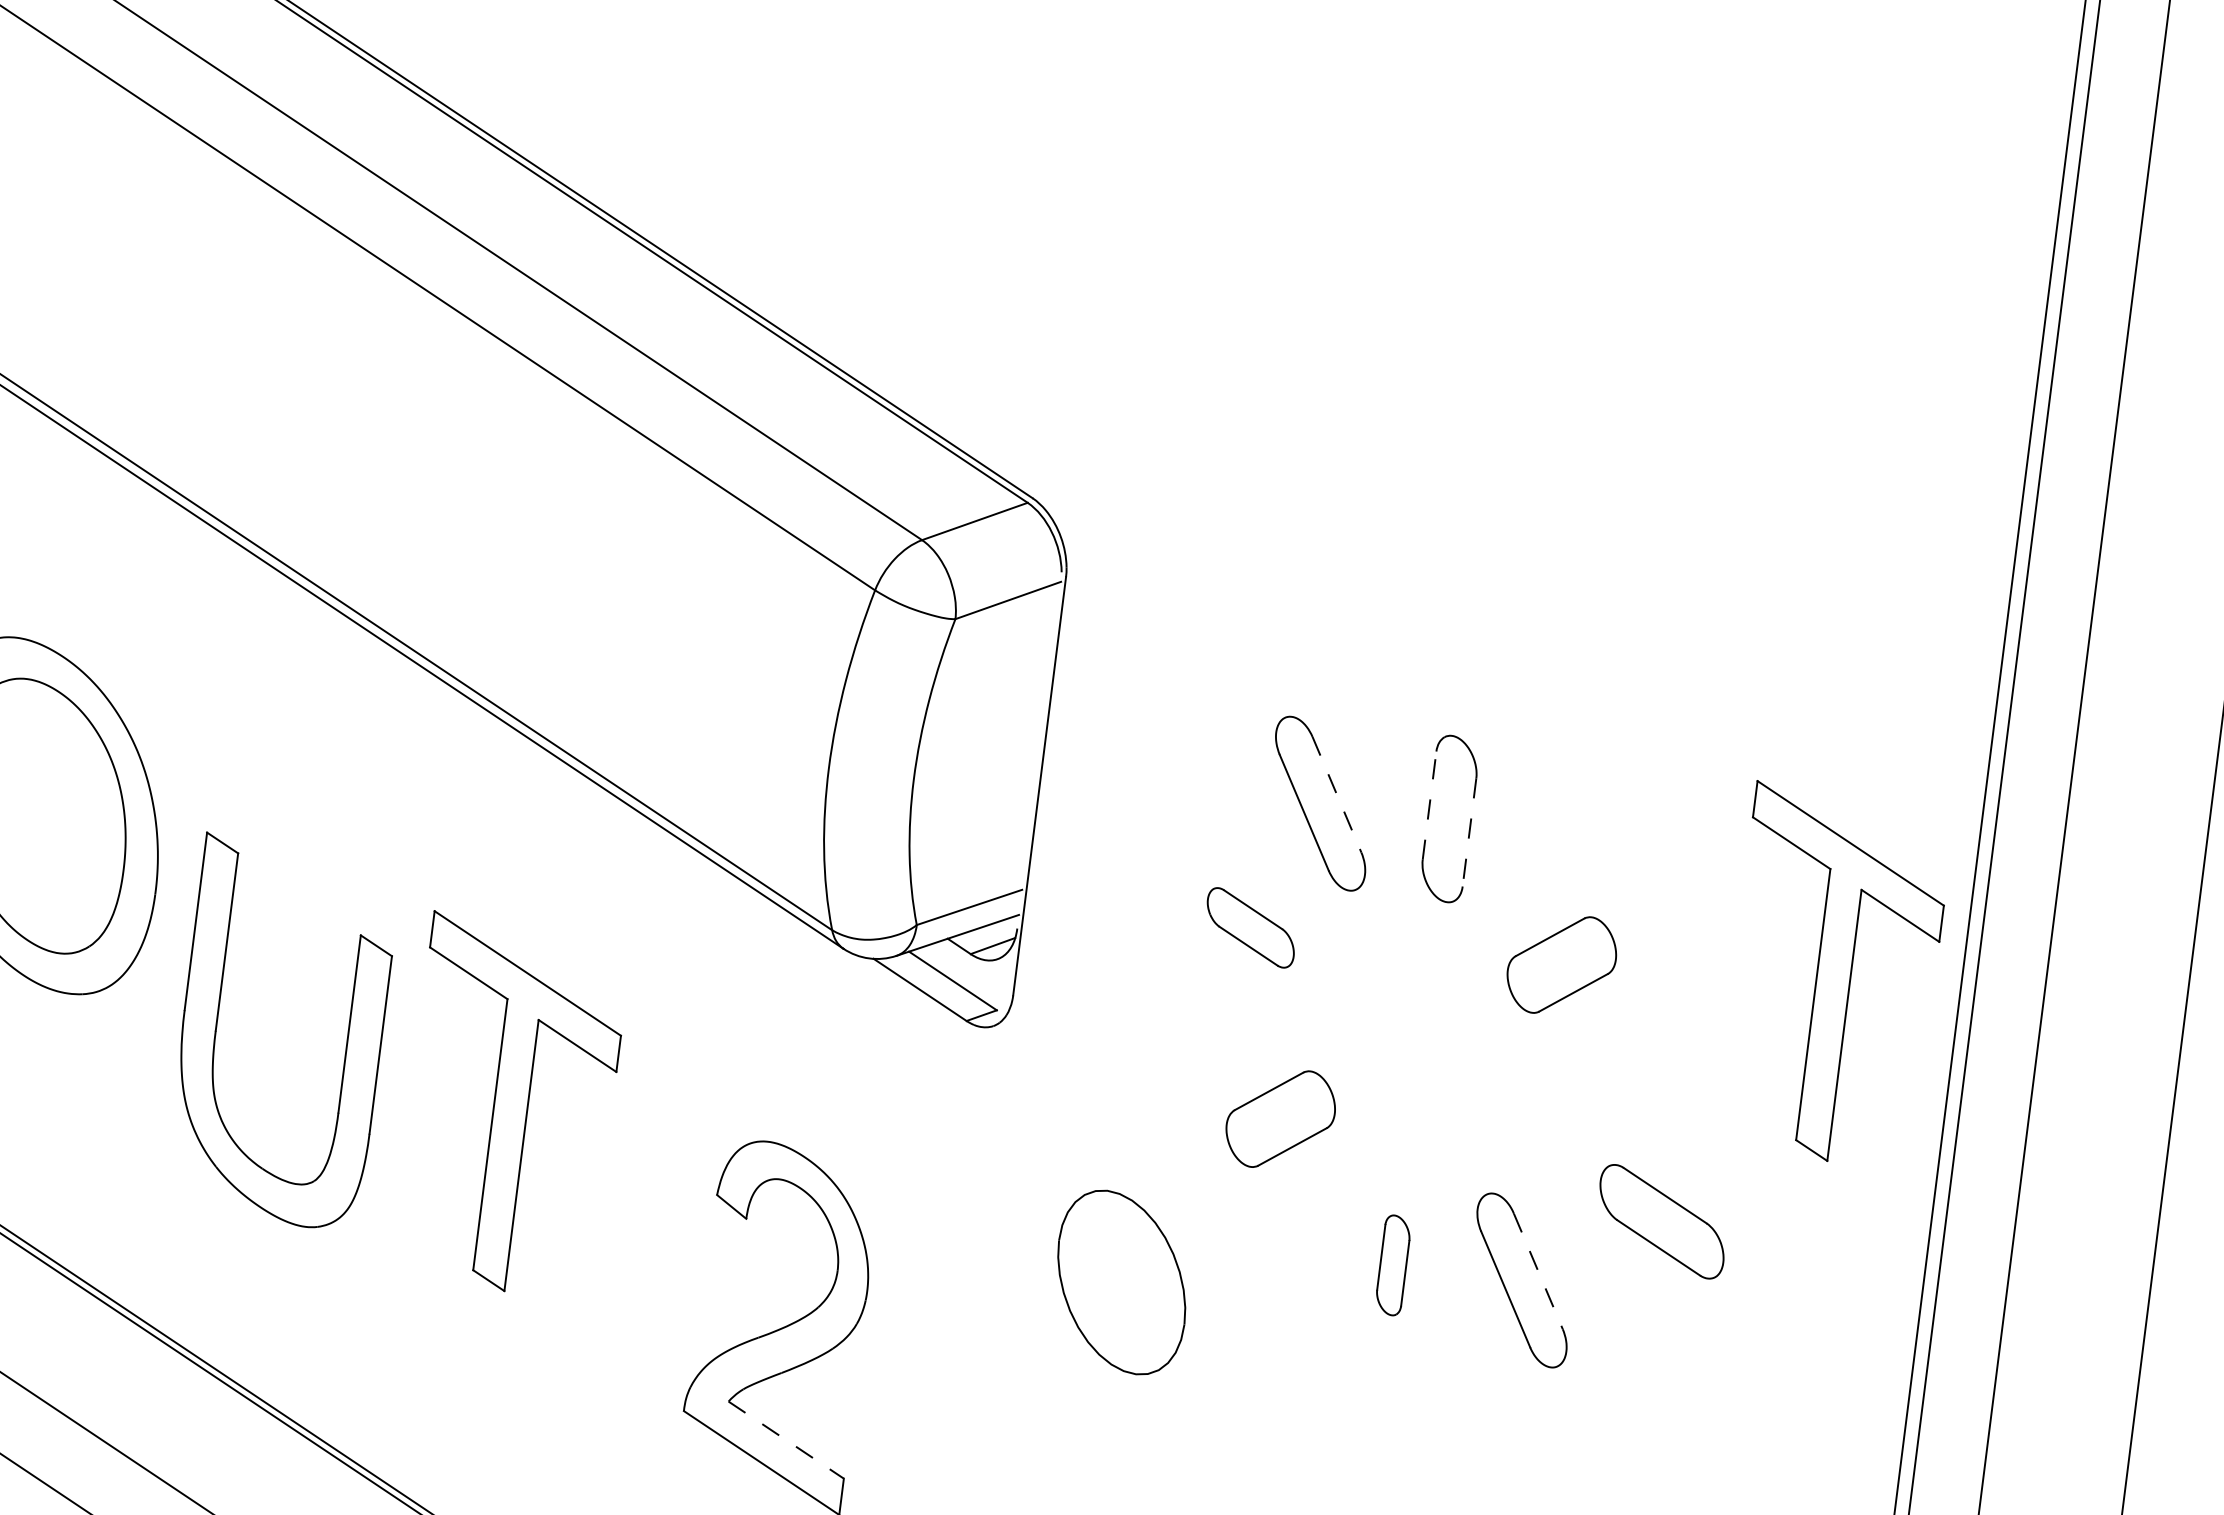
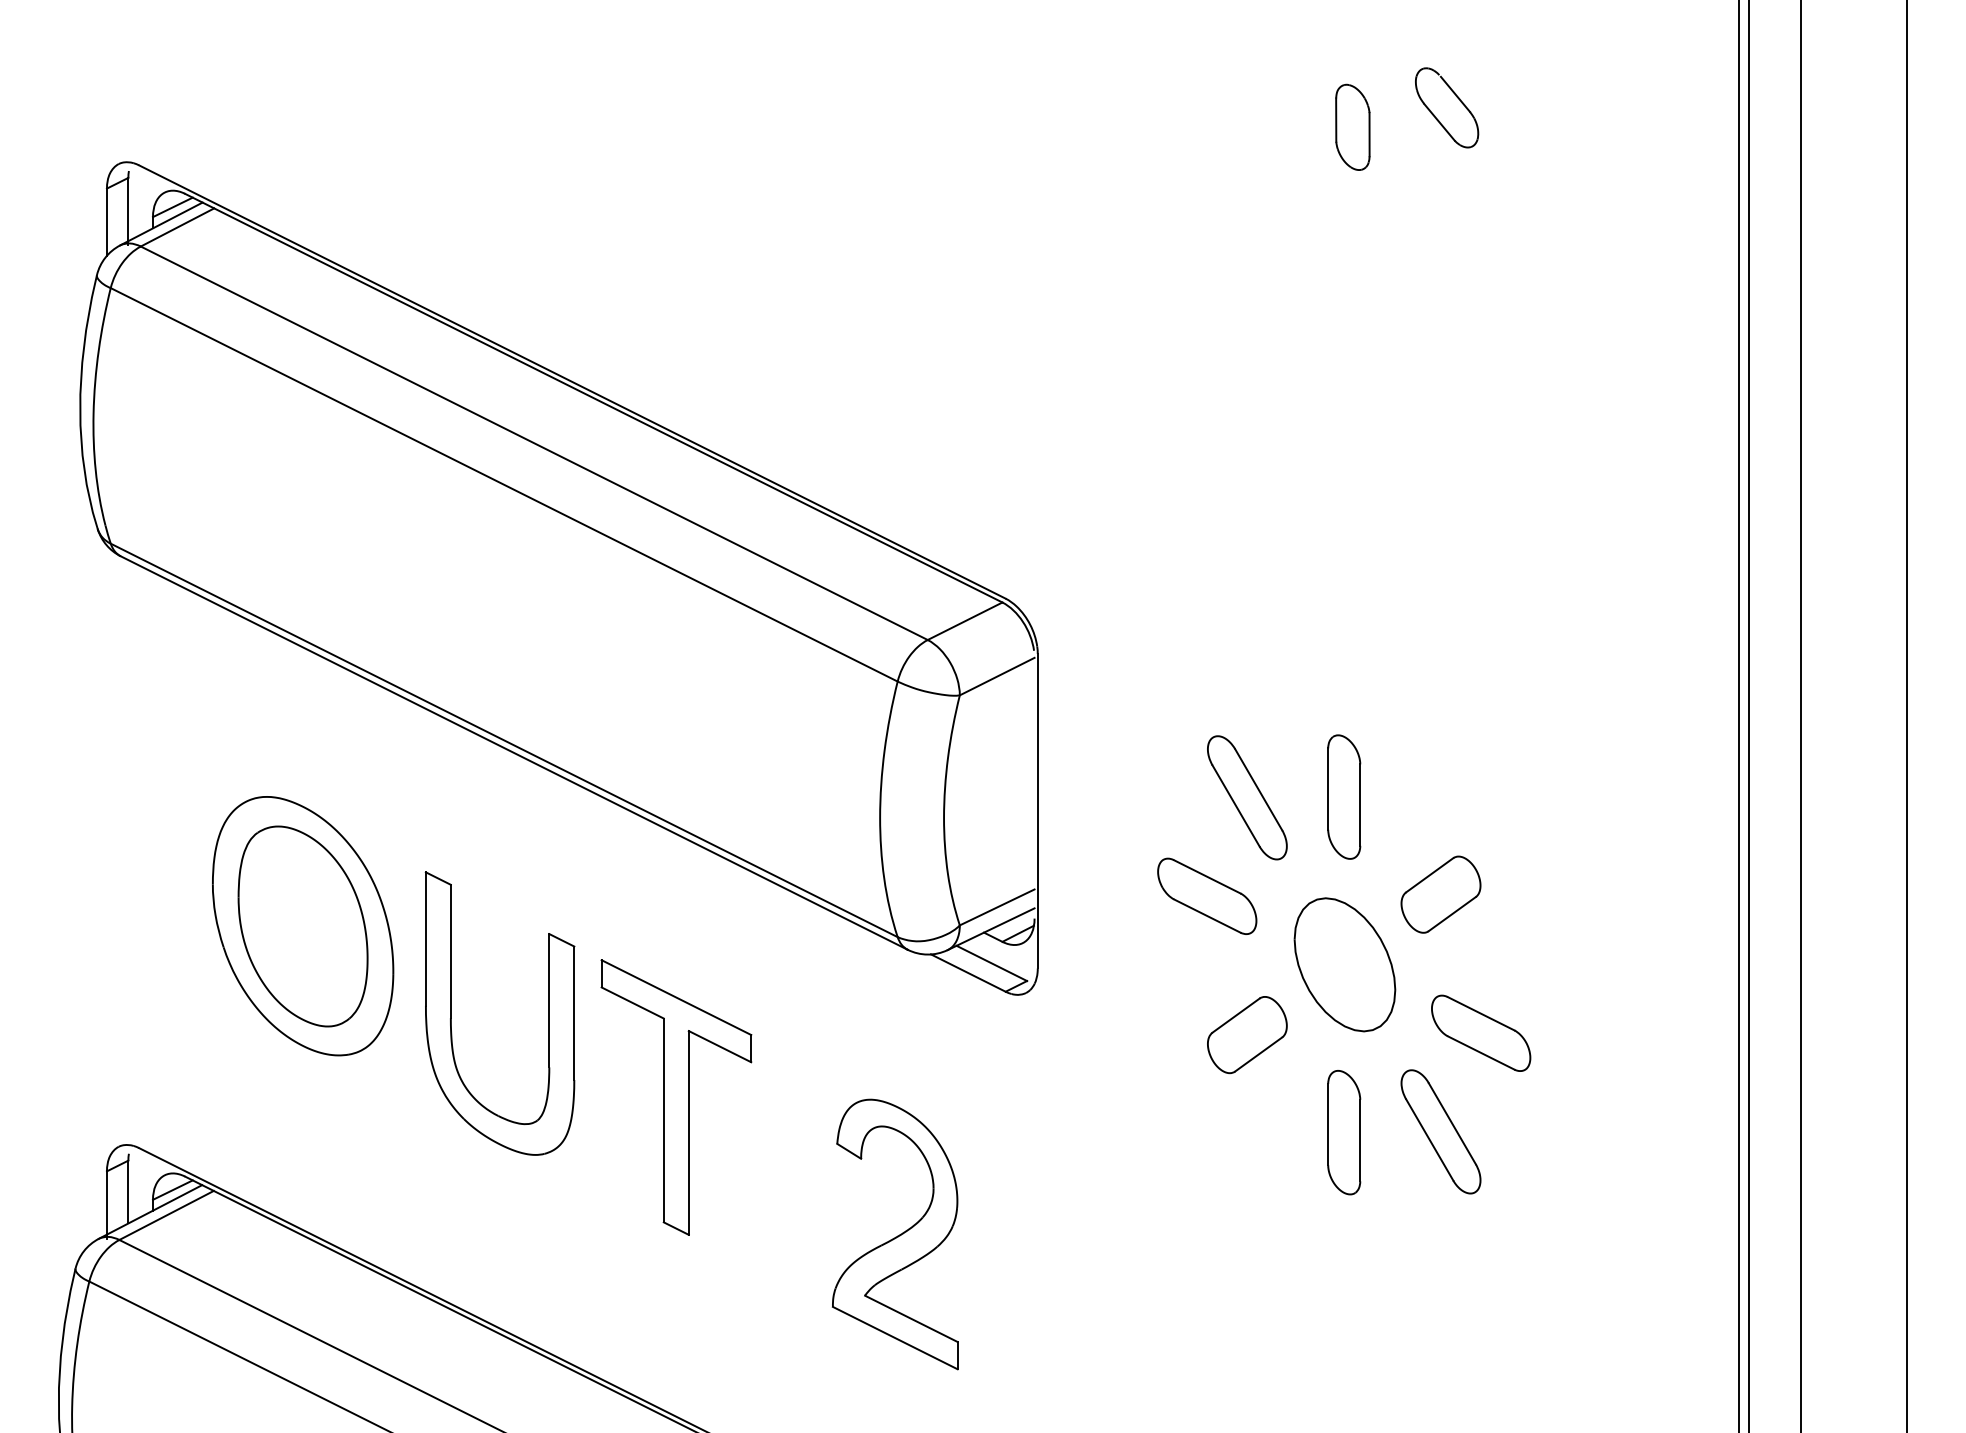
line: (1336, 794) -> (1258, 789), dashed -> solid
line: (1429, 806) -> (1328, 789), dashed -> solid
line: (1469, 832) -> (1360, 805), dashed -> solid
part: (1251, 926) -> (1207, 895), size x1.43
part: (1834, 976) -> (1643, 877), removed
part: (217, 1024) -> (451, 1013), moved
part: (1662, 1220) -> (1481, 1032), moved
part: (1393, 1265) -> (1344, 1132), size x1.67
line: (1538, 1271) -> (1452, 1123), dashed -> solid
part: (1121, 1282) -> (1344, 964), moved
line: (786, 1439) -> (911, 1318), dashed -> solid

